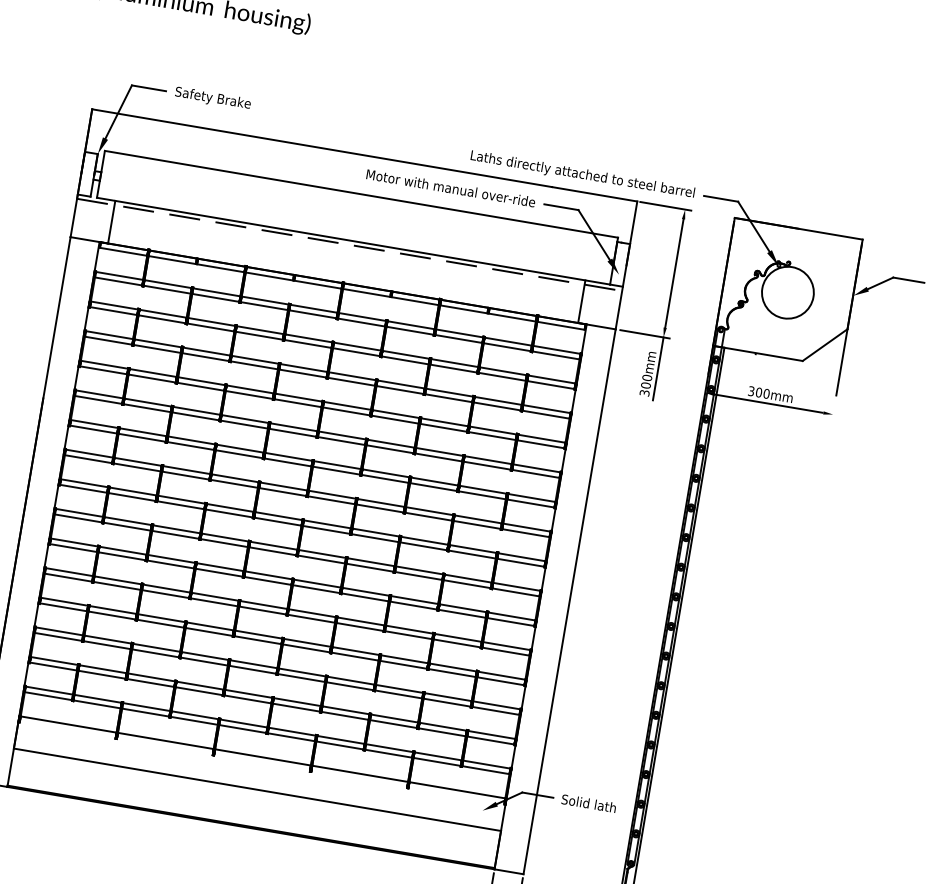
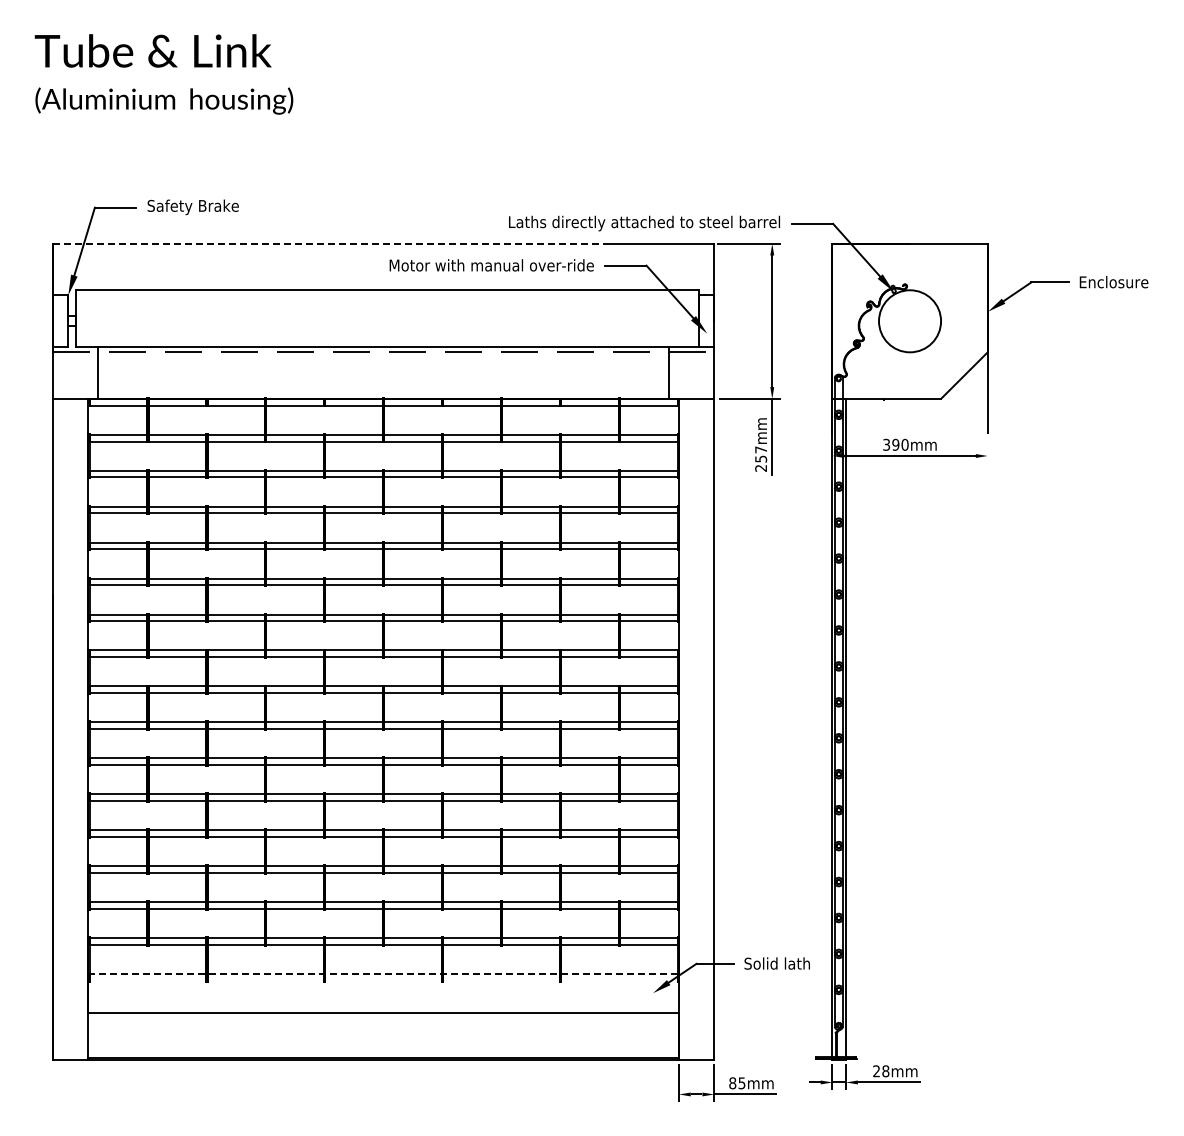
line: (321, 147) -> (331, 243), solid -> dashed
text: (646, 385) -> (761, 458), 300mm -> 257mm
text: (758, 392) -> (895, 444), 300mm -> 390mm
line: (262, 757) -> (383, 974), solid -> dashed

